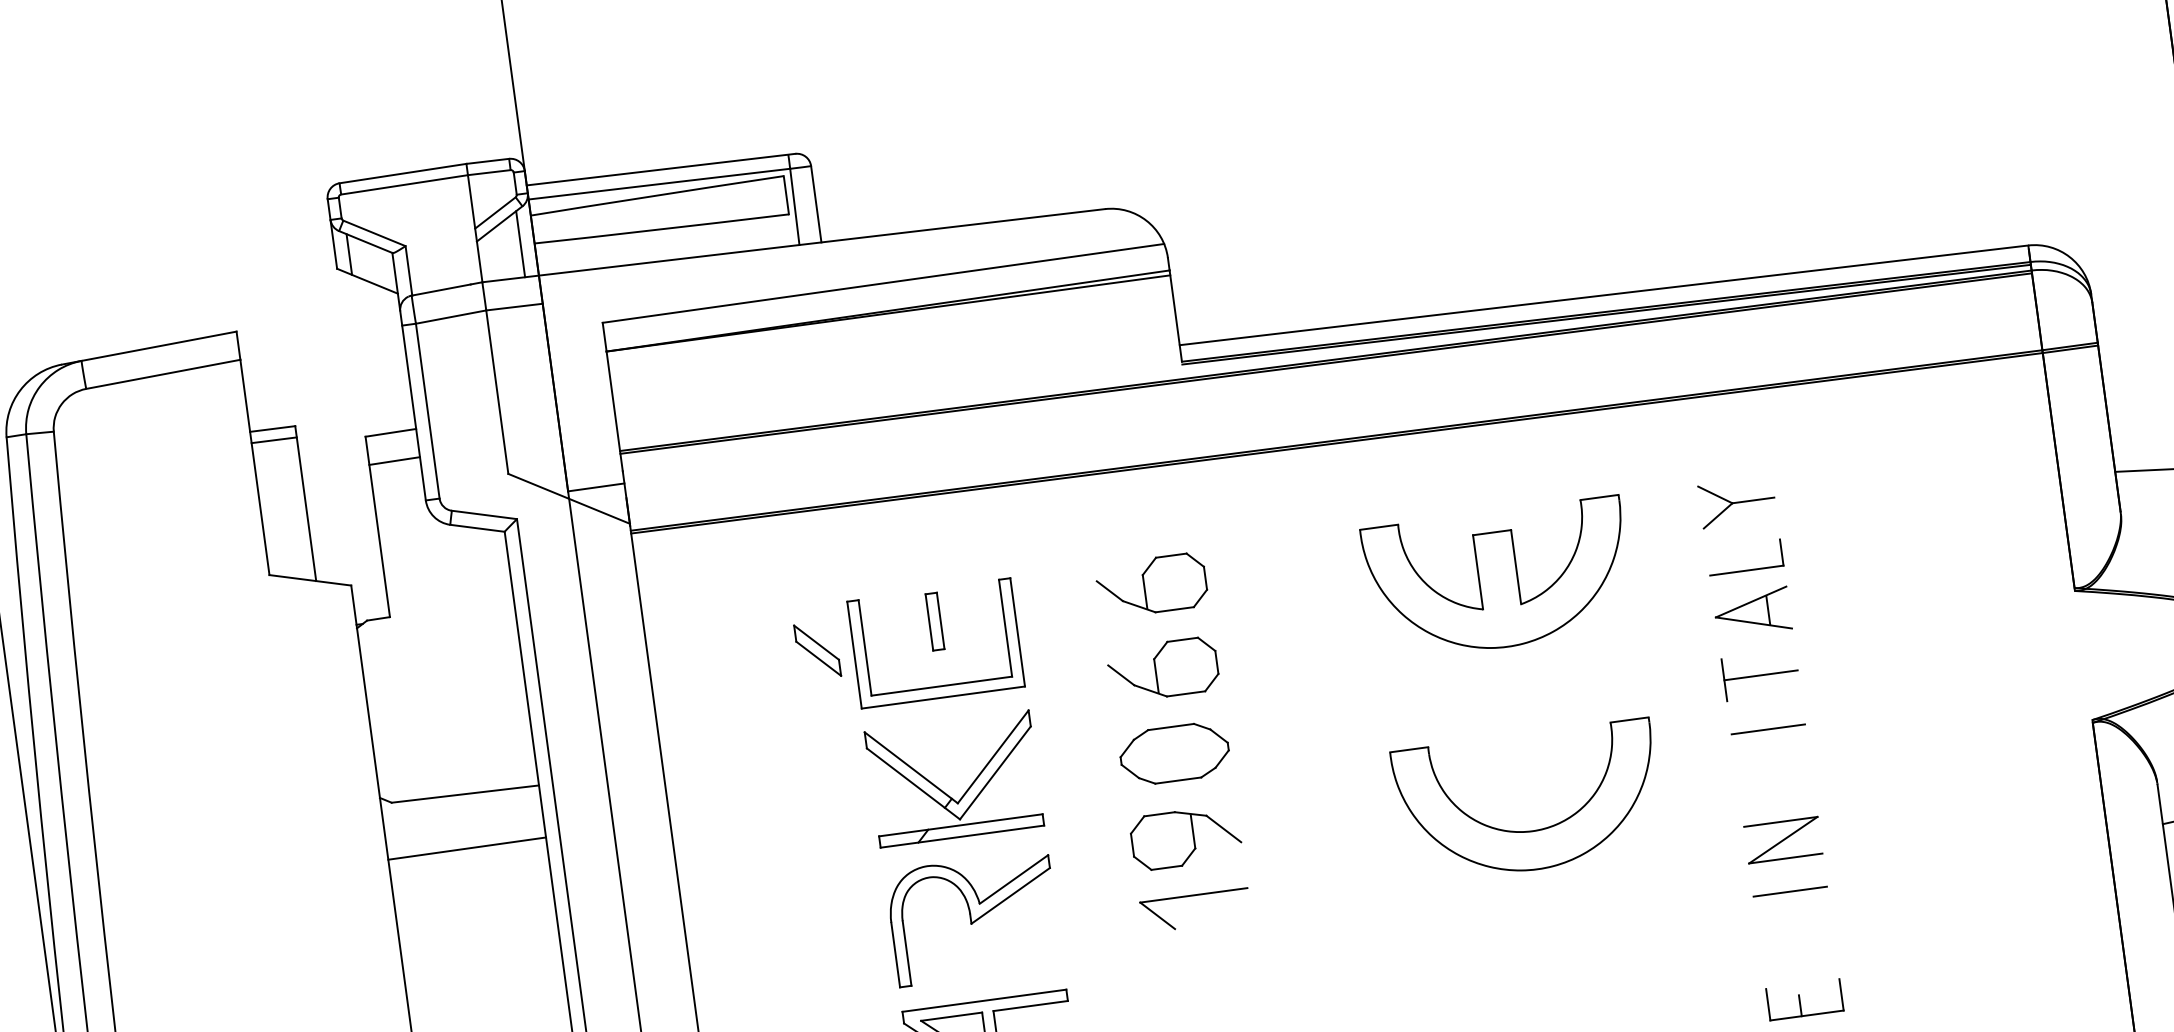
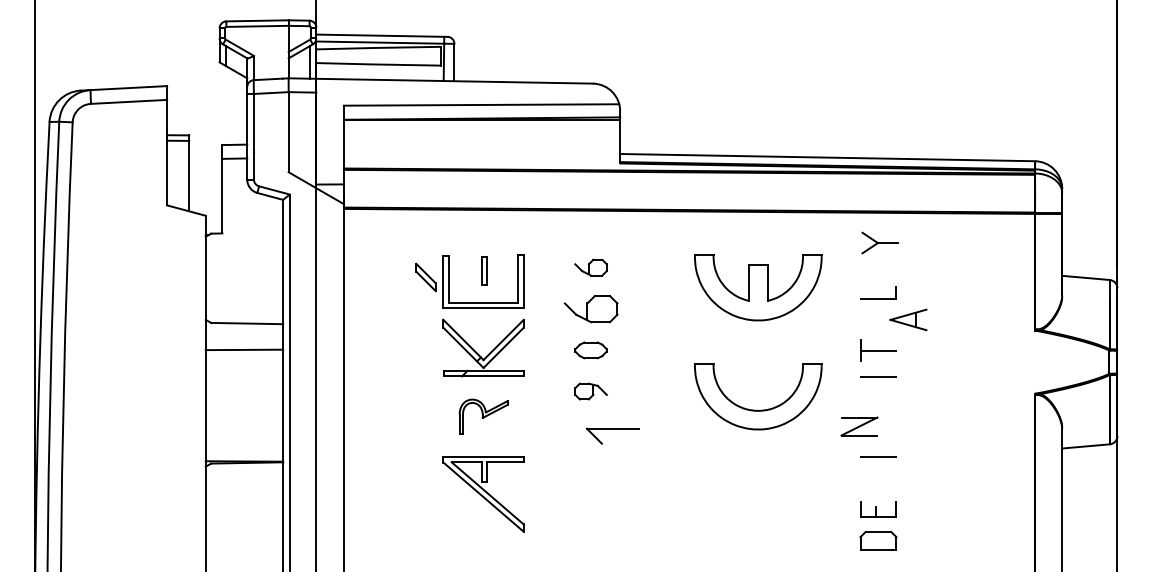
part: (1735, 501) -> (879, 242), moved
part: (1150, 584) -> (590, 267), size x0.6
part: (1752, 611) -> (908, 319), moved
part: (1173, 754) -> (590, 350), size x0.6
part: (1184, 837) -> (590, 391), size x0.6
part: (1783, 840) -> (859, 426), moved
part: (1194, 909) -> (612, 435), moved
part: (973, 918) -> (483, 416), size x0.6

